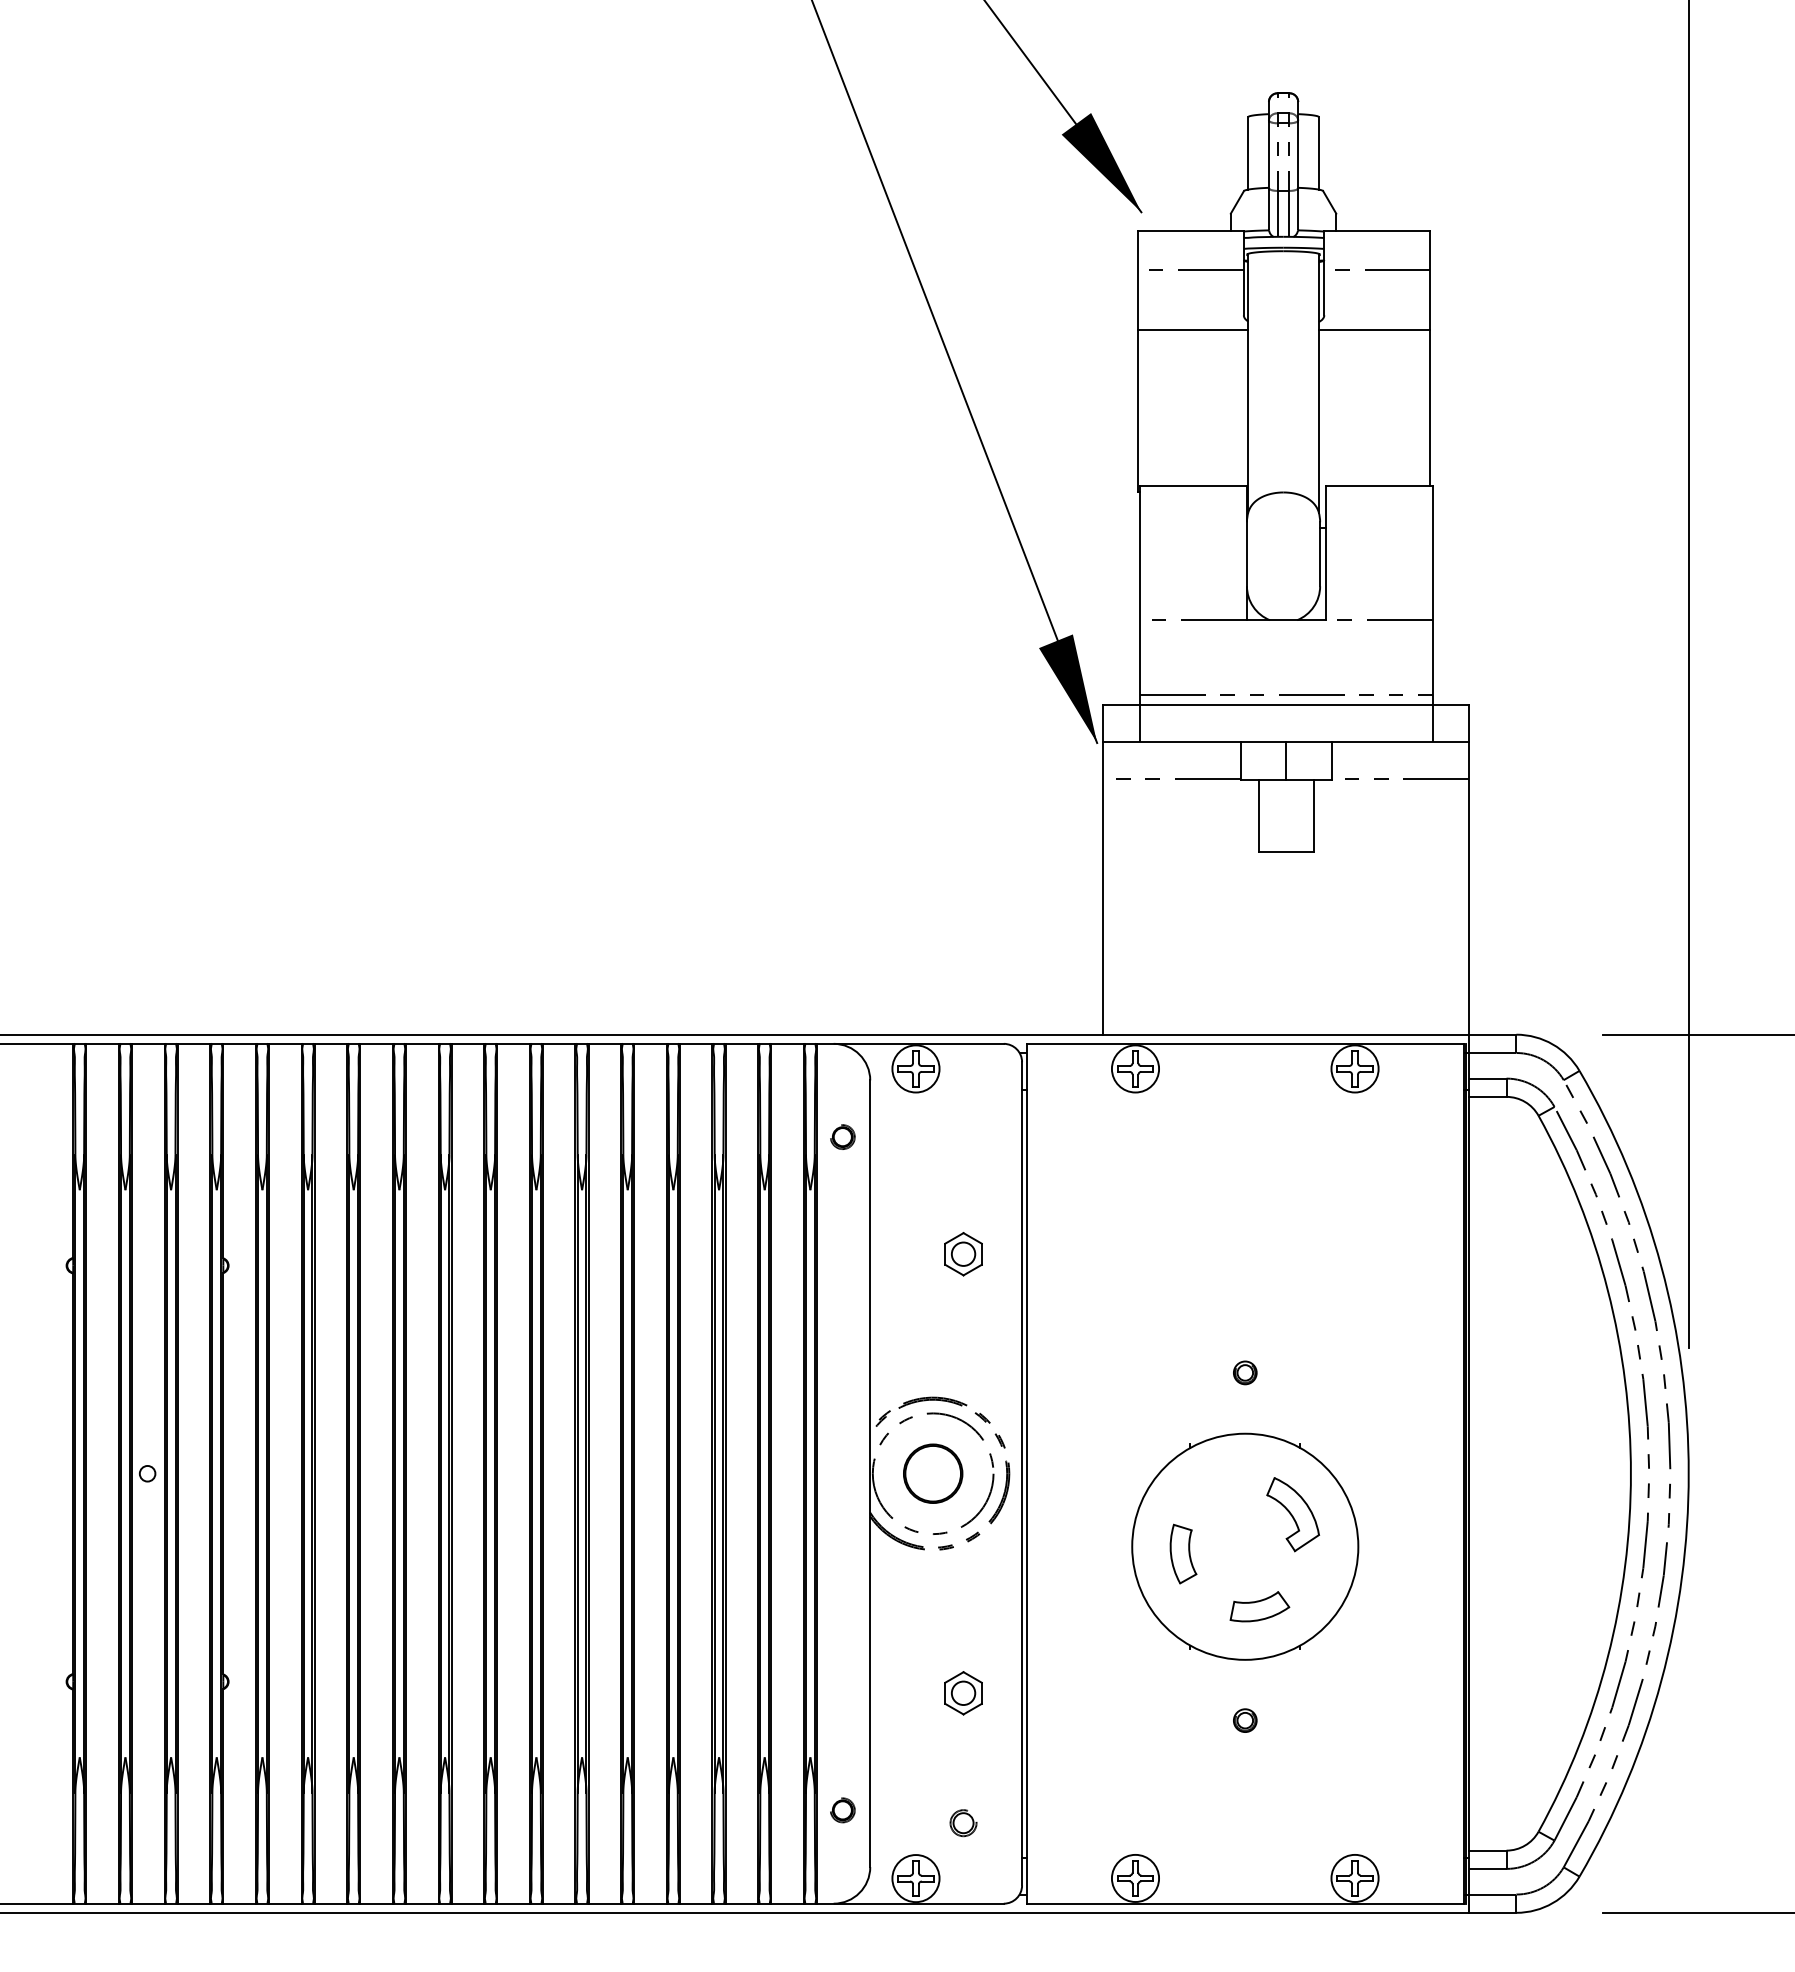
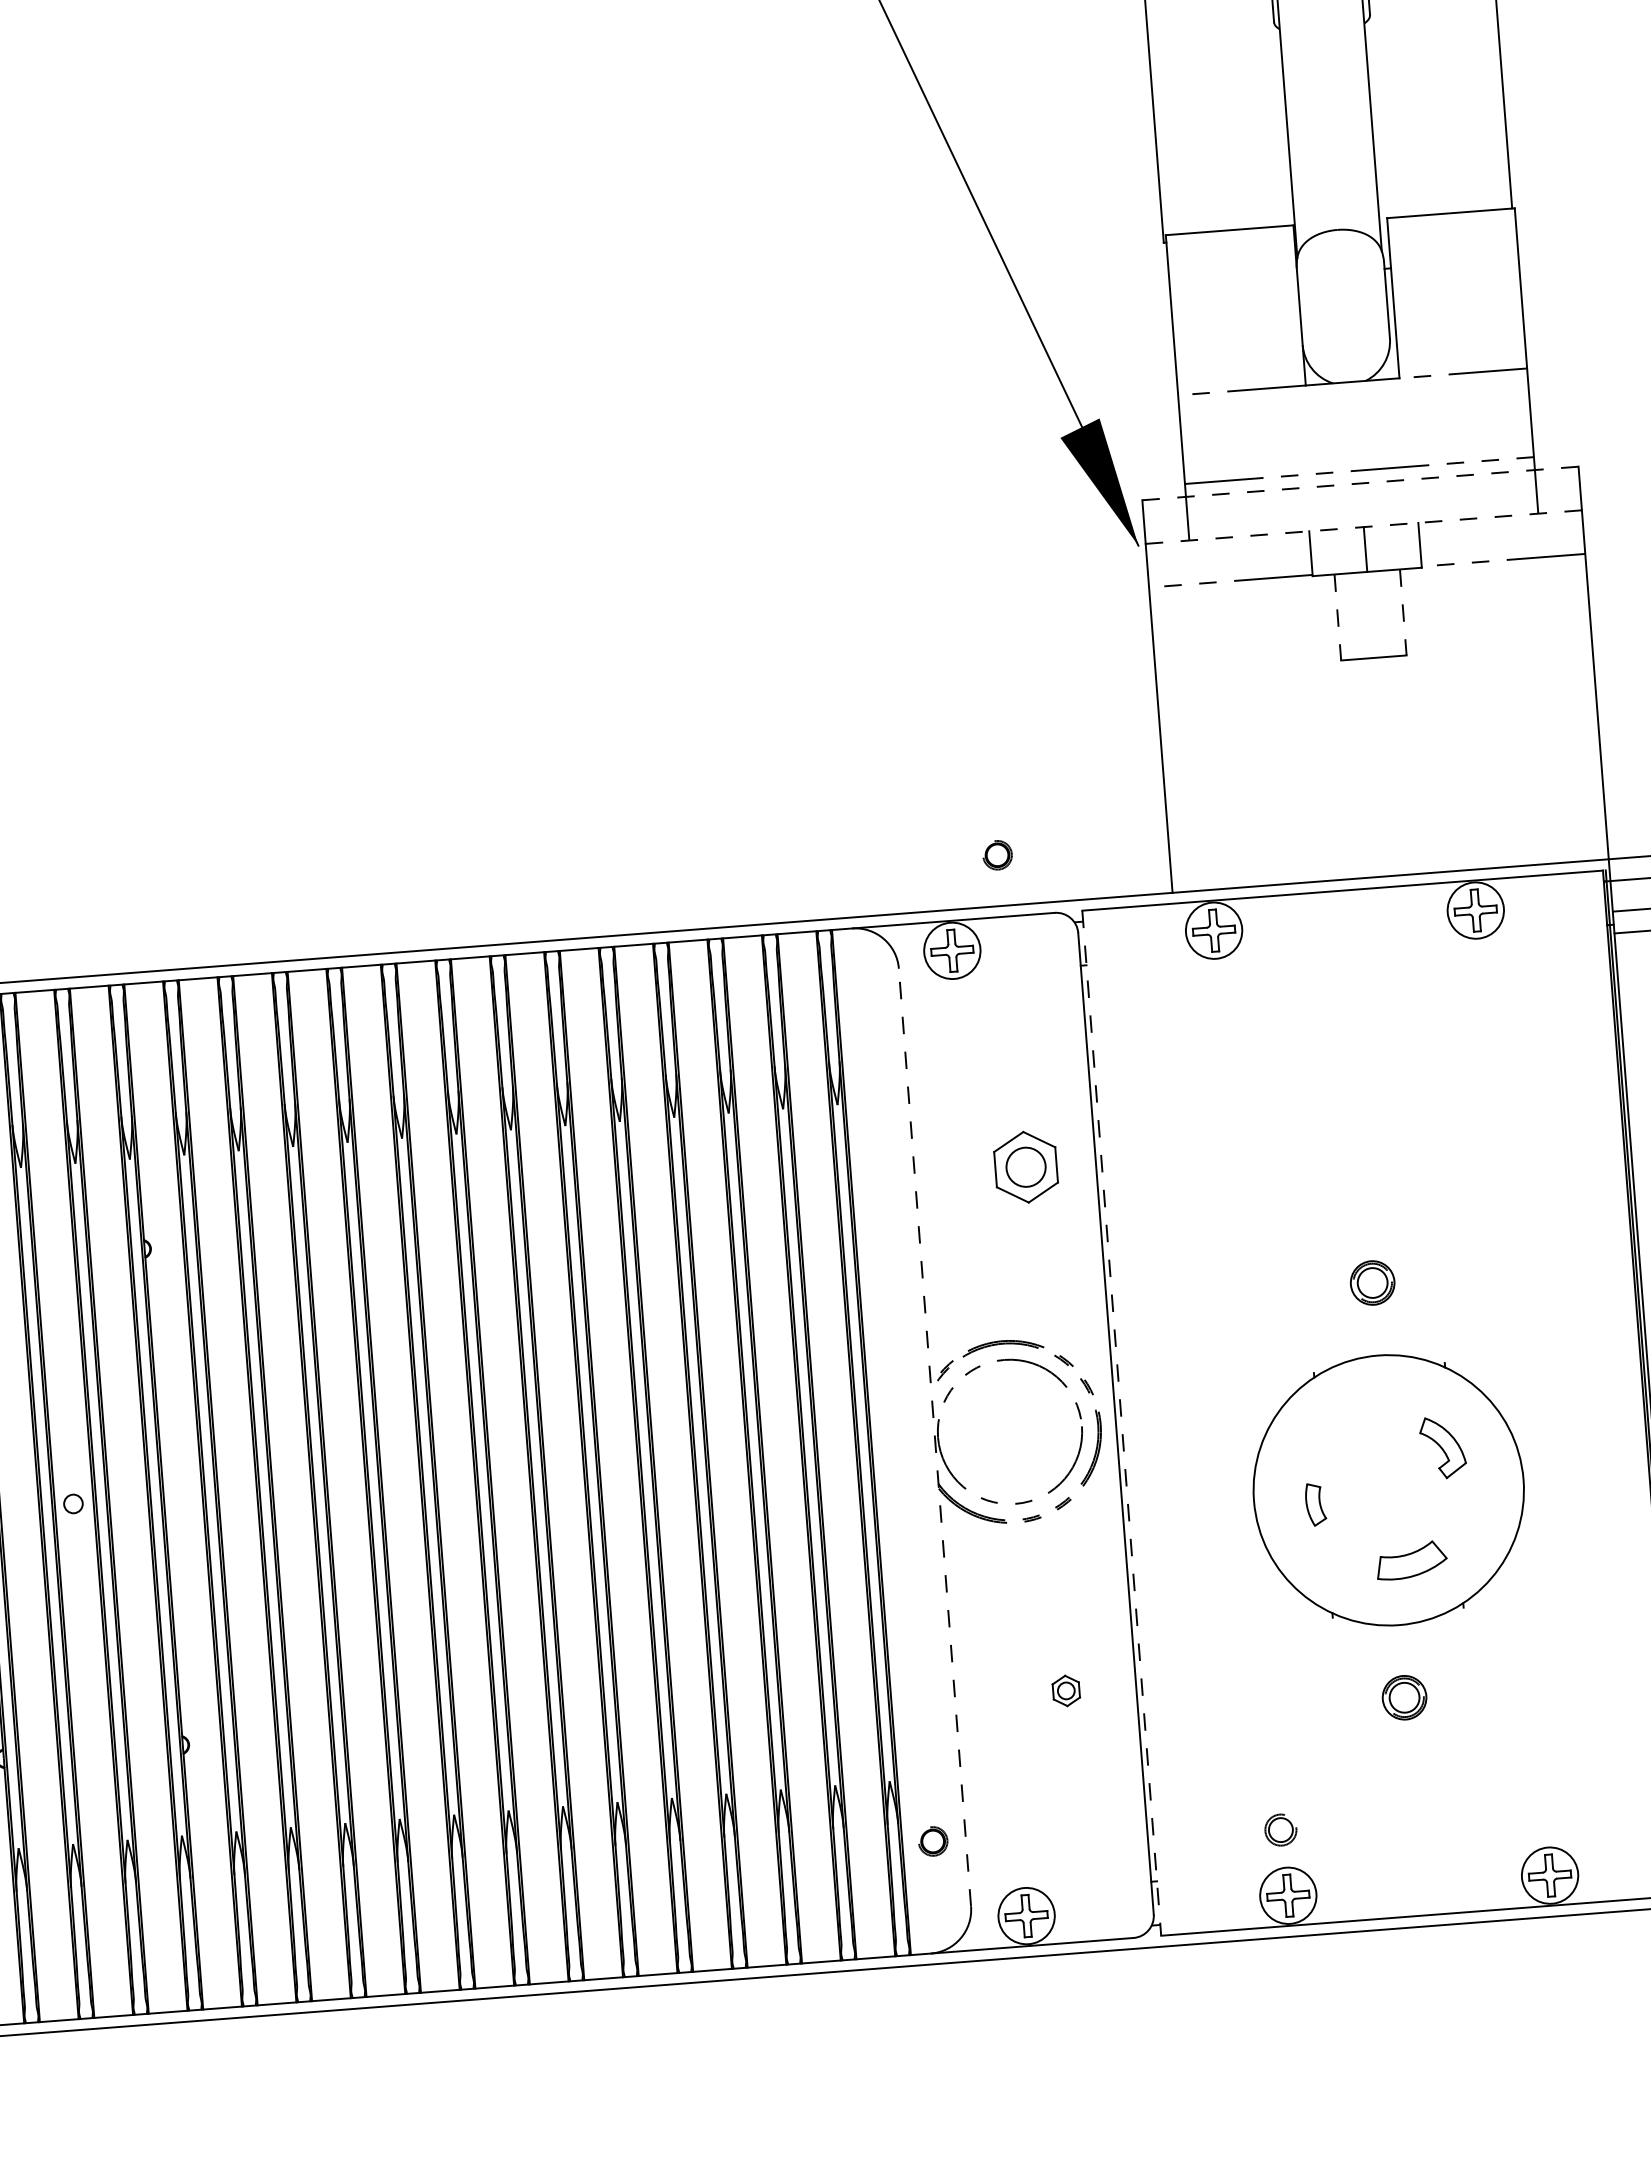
line: (1192, 330) -> (1214, 45), removed
line: (1374, 330) -> (1431, 28), removed
line: (1286, 705) -> (1360, 483), solid -> dashed
line: (1286, 741) -> (1364, 526), solid -> dashed
line: (1258, 816) -> (1337, 618), solid -> dashed
line: (1313, 816) -> (1403, 613), solid -> dashed
part: (842, 1136) -> (997, 854), moved
part: (963, 1254) -> (1026, 1167), size x1.4
part: (1245, 1372) -> (1373, 1282), size x1.6
line: (870, 1473) -> (935, 1437), solid -> dashed
part: (933, 1473) -> (1010, 1431), removed
line: (1026, 1473) -> (1121, 1423), solid -> dashed
part: (1293, 1514) -> (1443, 1447), size x0.7
part: (1183, 1553) -> (1315, 1503), size x0.6
part: (963, 1693) -> (1066, 1691), size x0.6
part: (1245, 1720) -> (1404, 1697), size x1.6
part: (963, 1823) -> (1280, 1830), moved

